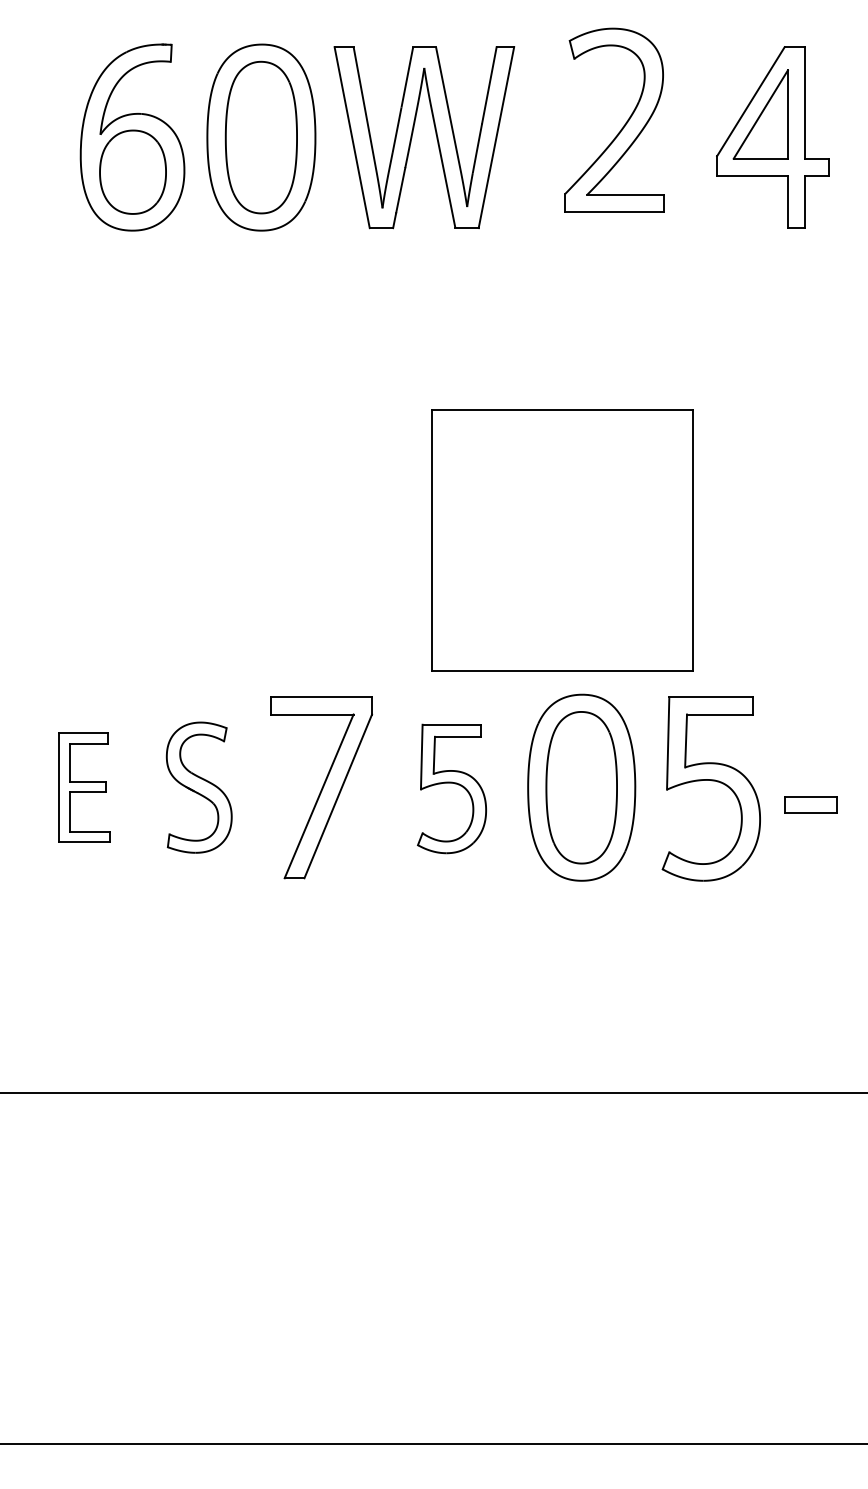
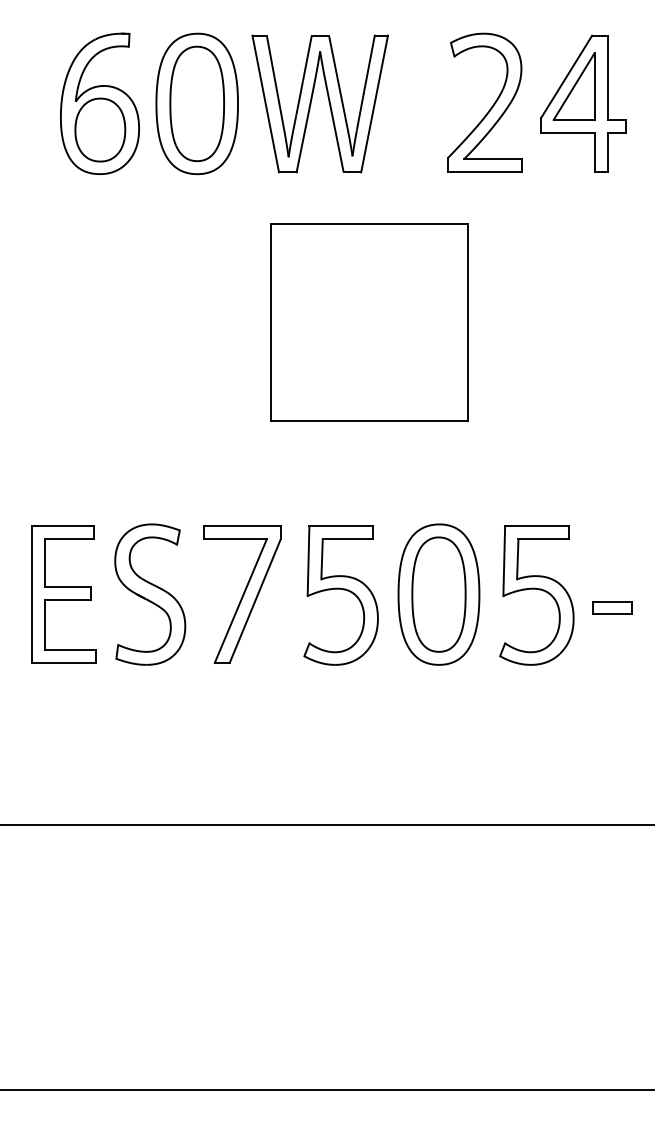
part: (622, 126) -> (490, 107), moved
part: (562, 541) -> (369, 322), moved
part: (84, 787) -> (63, 594), size x1.67
part: (199, 787) -> (150, 594), size x1.43
part: (451, 788) -> (340, 595), size x1.43

